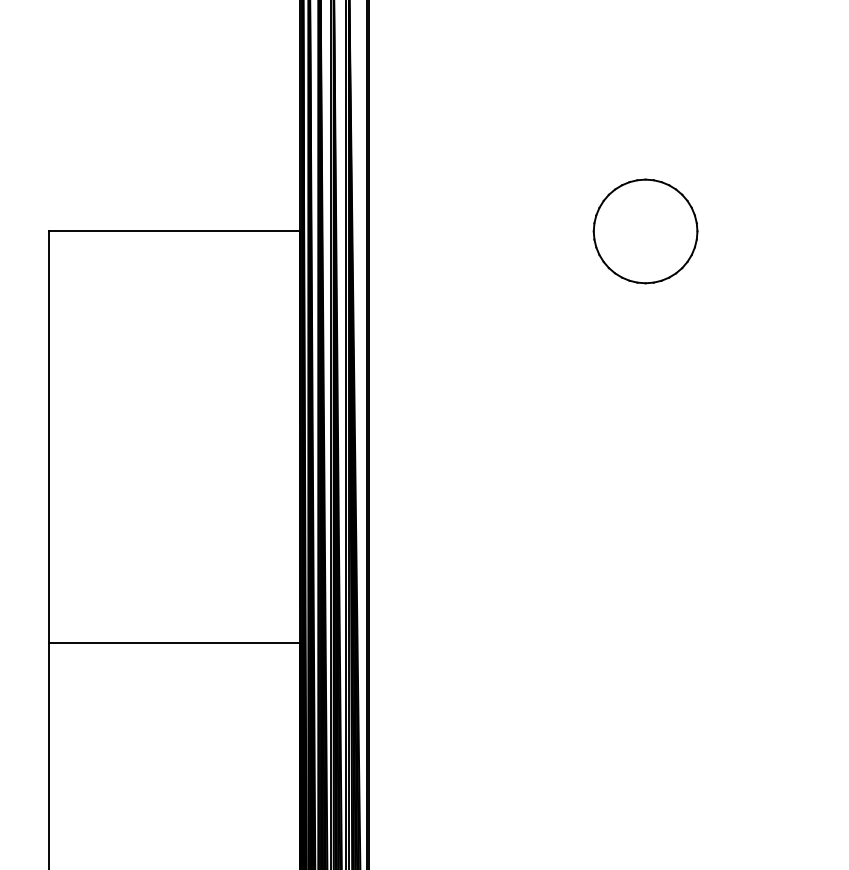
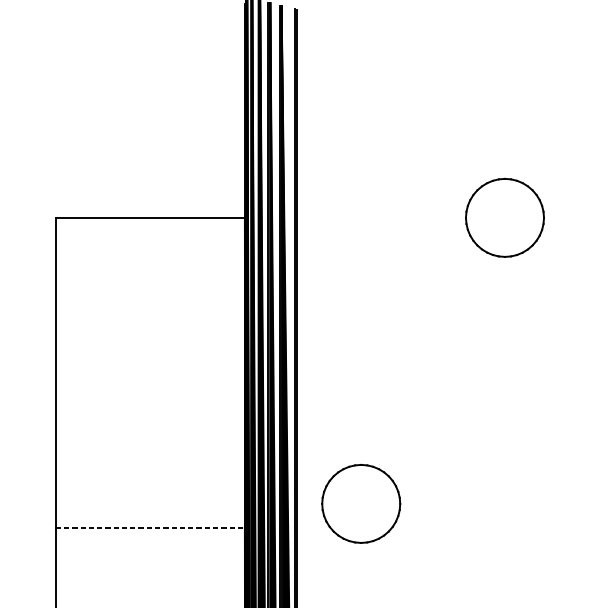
part: (454, 611) -> (361, 503), added
line: (174, 643) -> (150, 528), solid -> dashed

